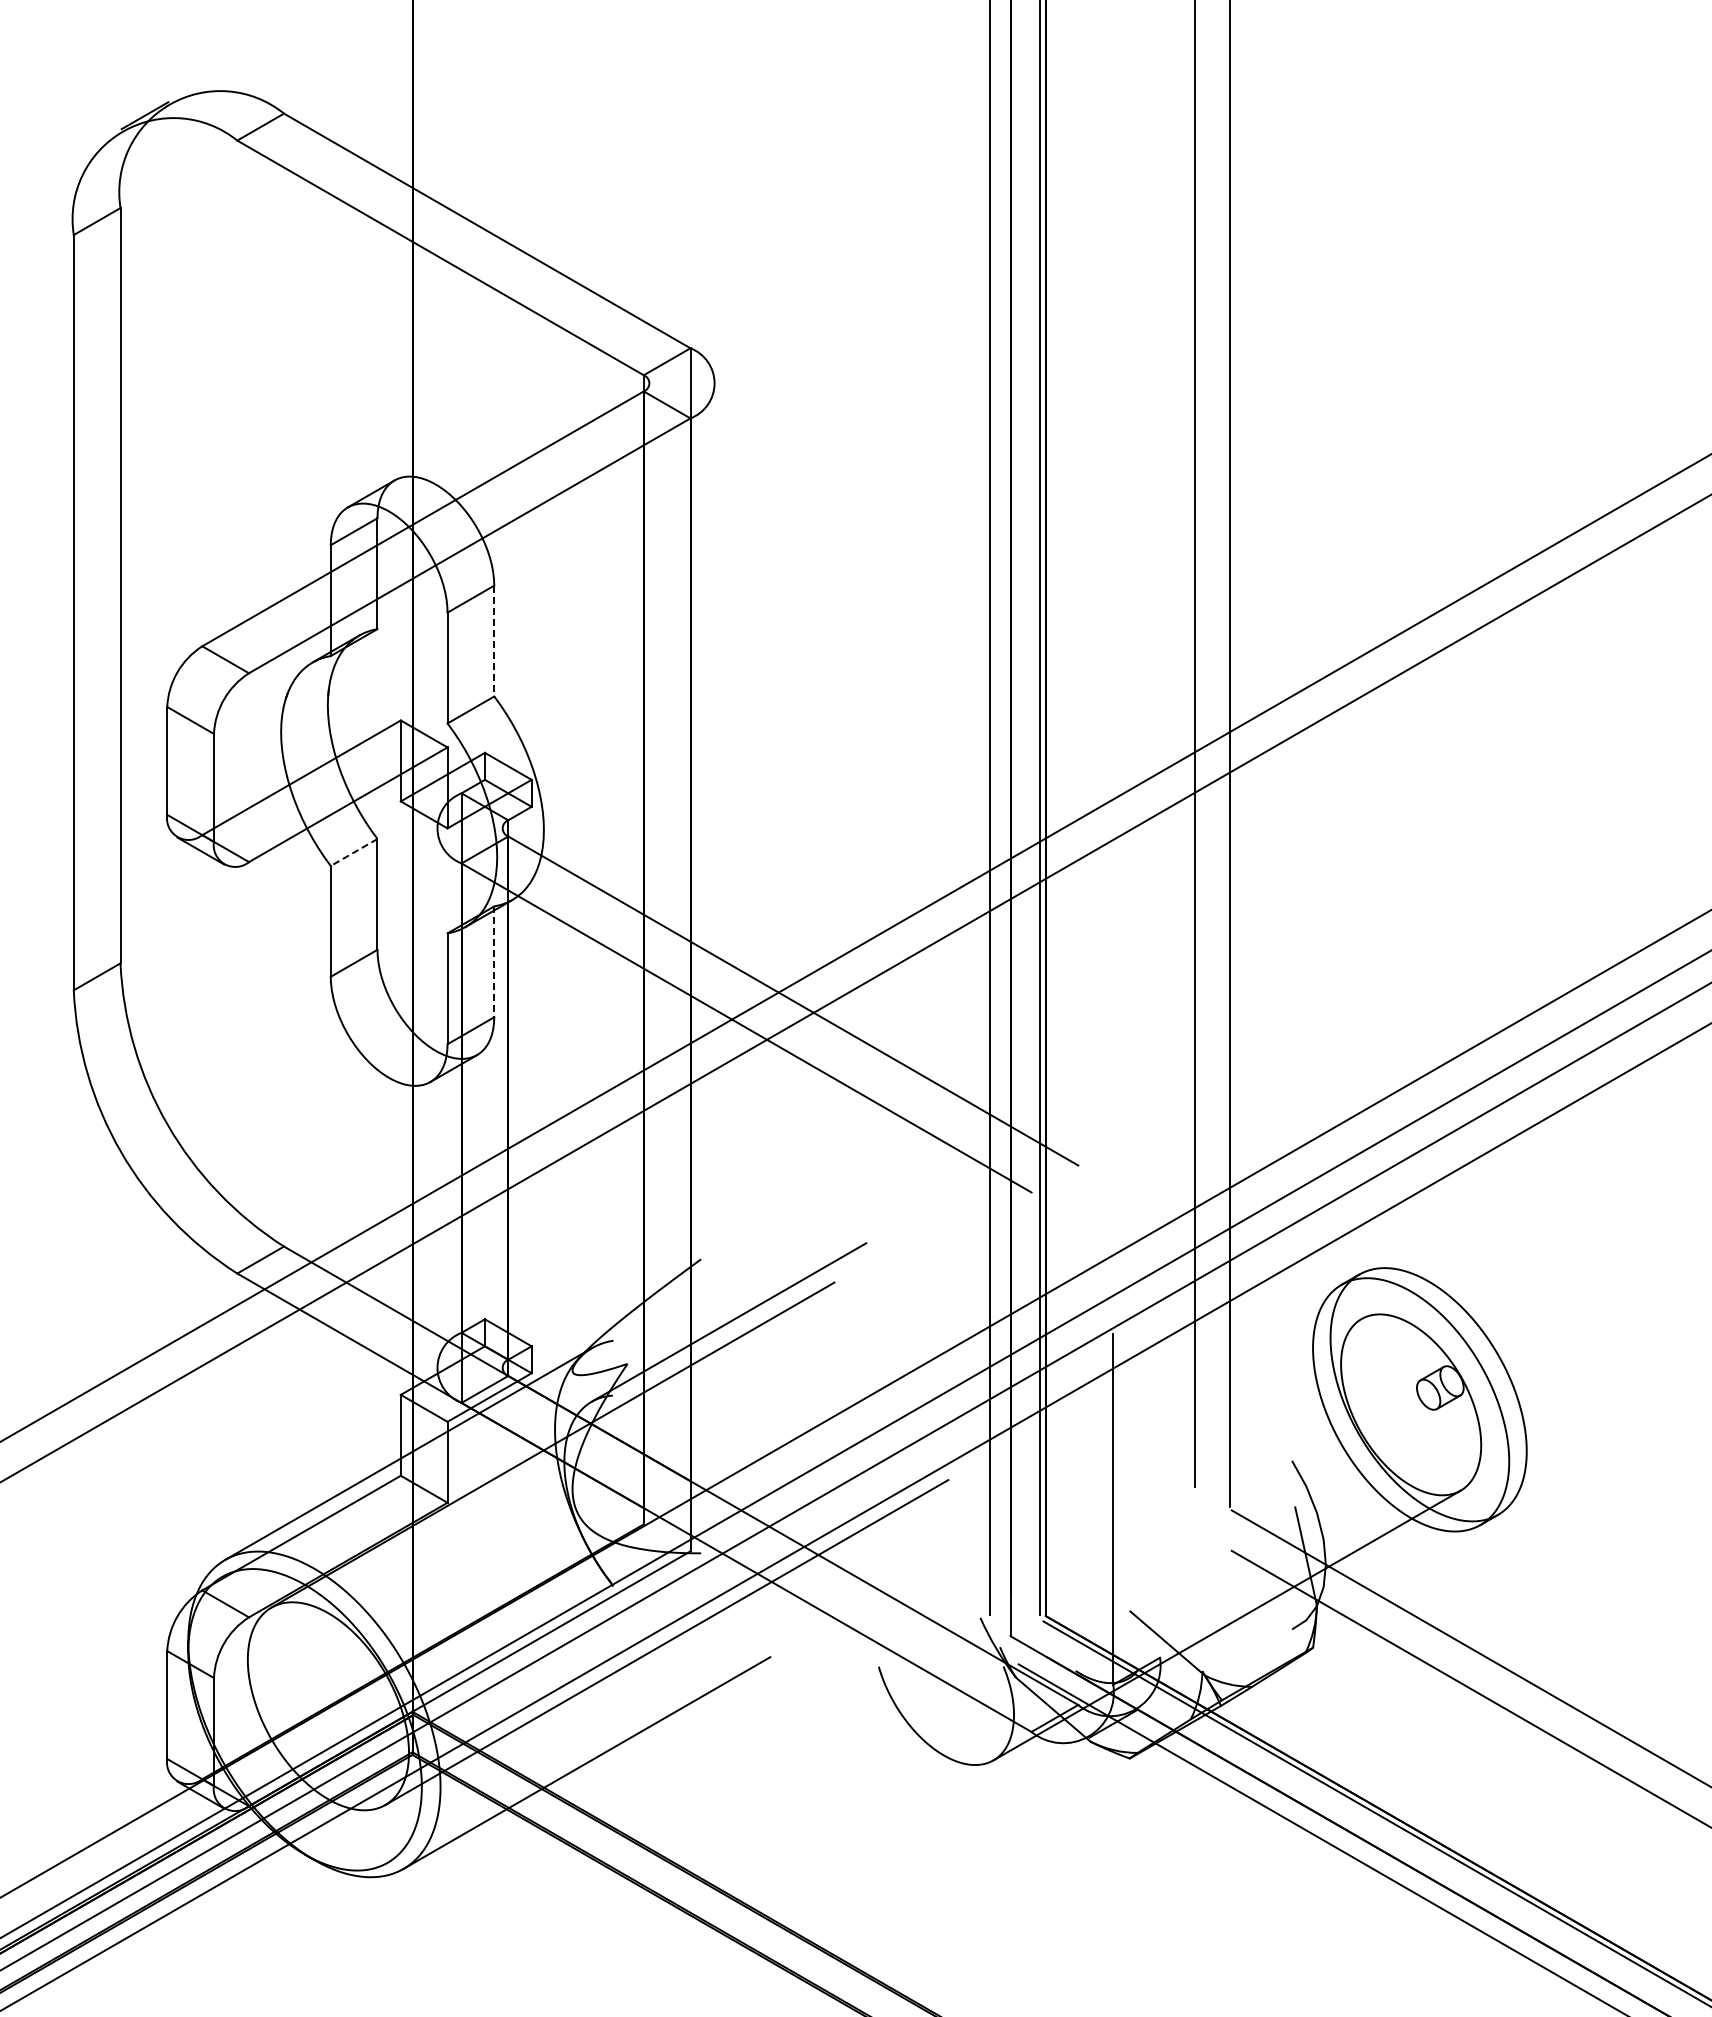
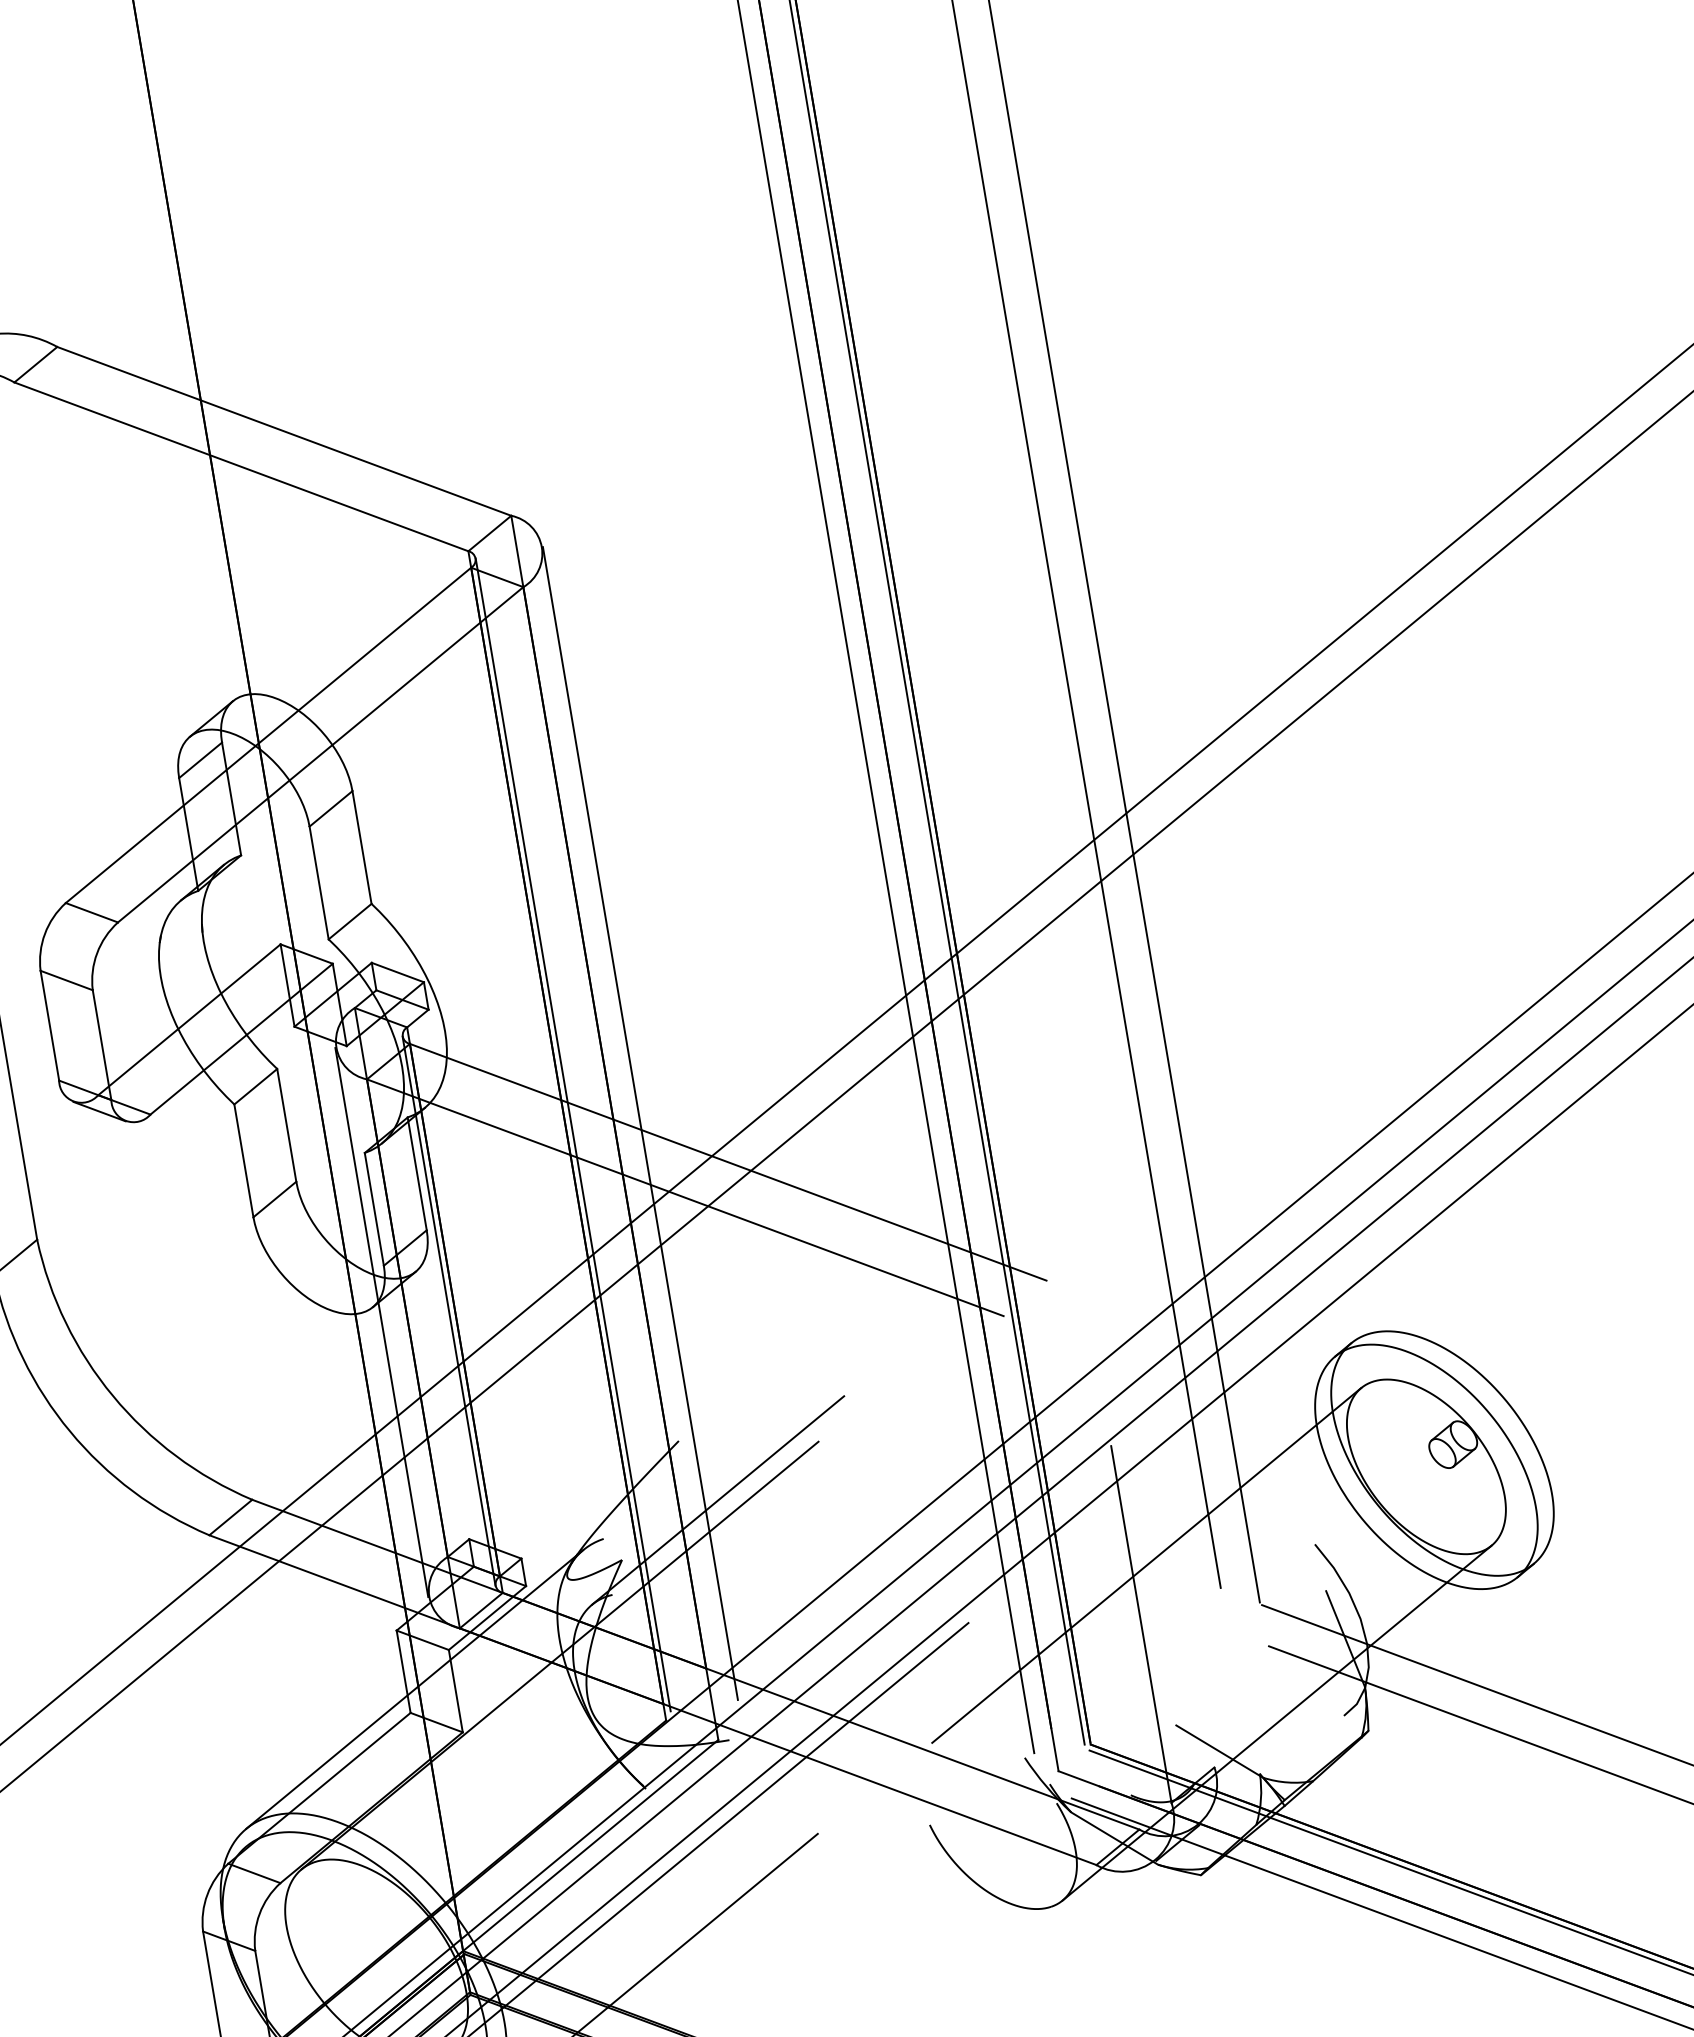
line: (494, 641) -> (362, 847), dashed -> solid
line: (354, 852) -> (256, 1086), dashed -> solid
line: (649, 949) -> (573, 1134), added
line: (715, 949) -> (640, 1123), added
line: (494, 962) -> (417, 1174), dashed -> solid
line: (436, 1097) -> (381, 1321), added
line: (502, 1097) -> (448, 1310), added
line: (1127, 1453) -> (1146, 1565), added

